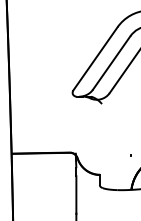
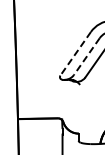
line: (95, 58) -> (75, 53), solid -> dashed
line: (111, 64) -> (86, 57), solid -> dashed

